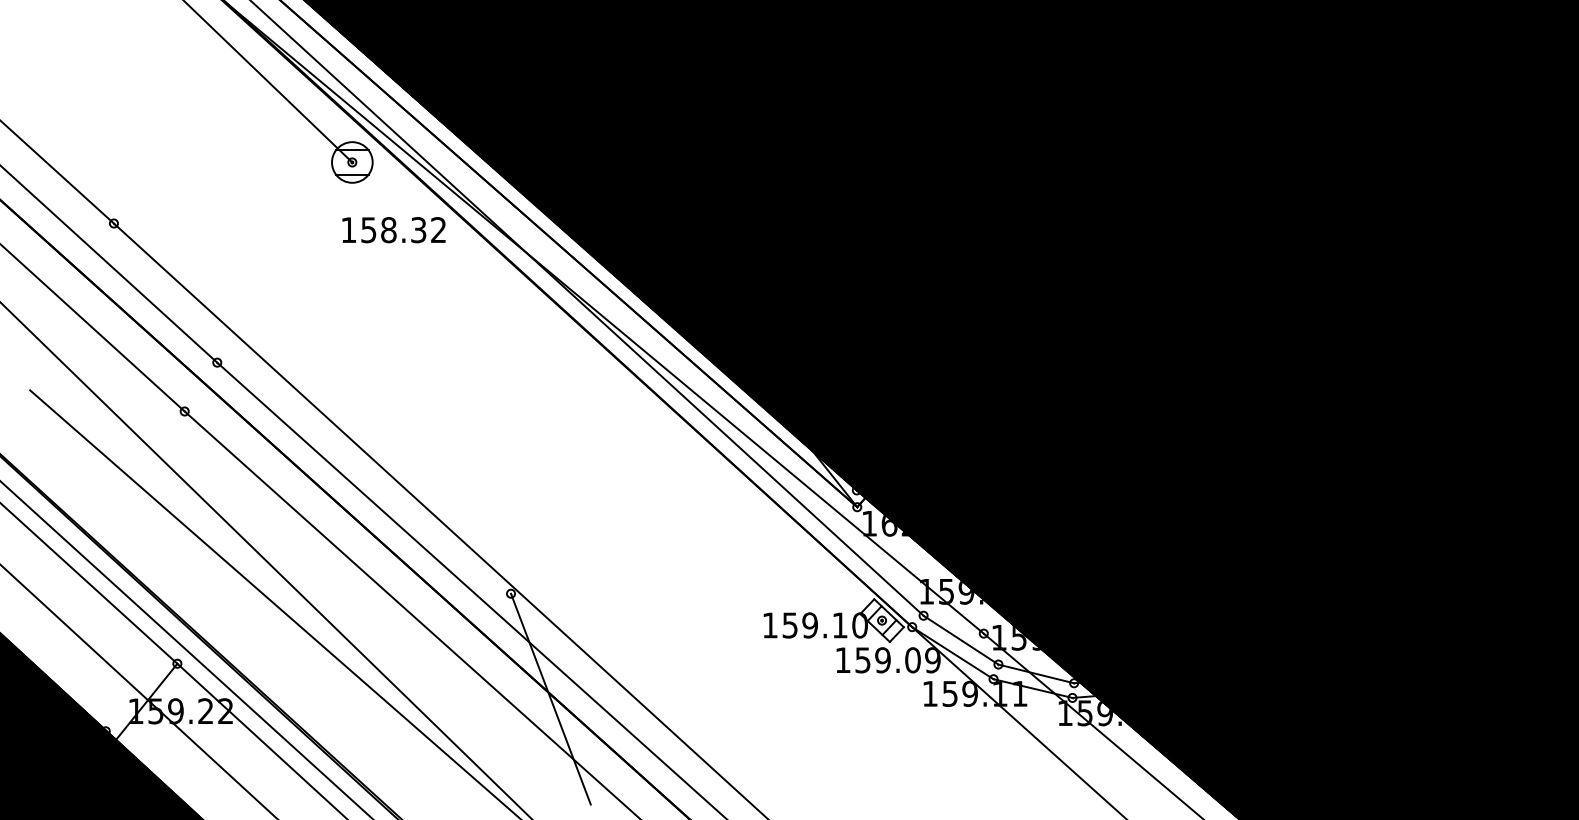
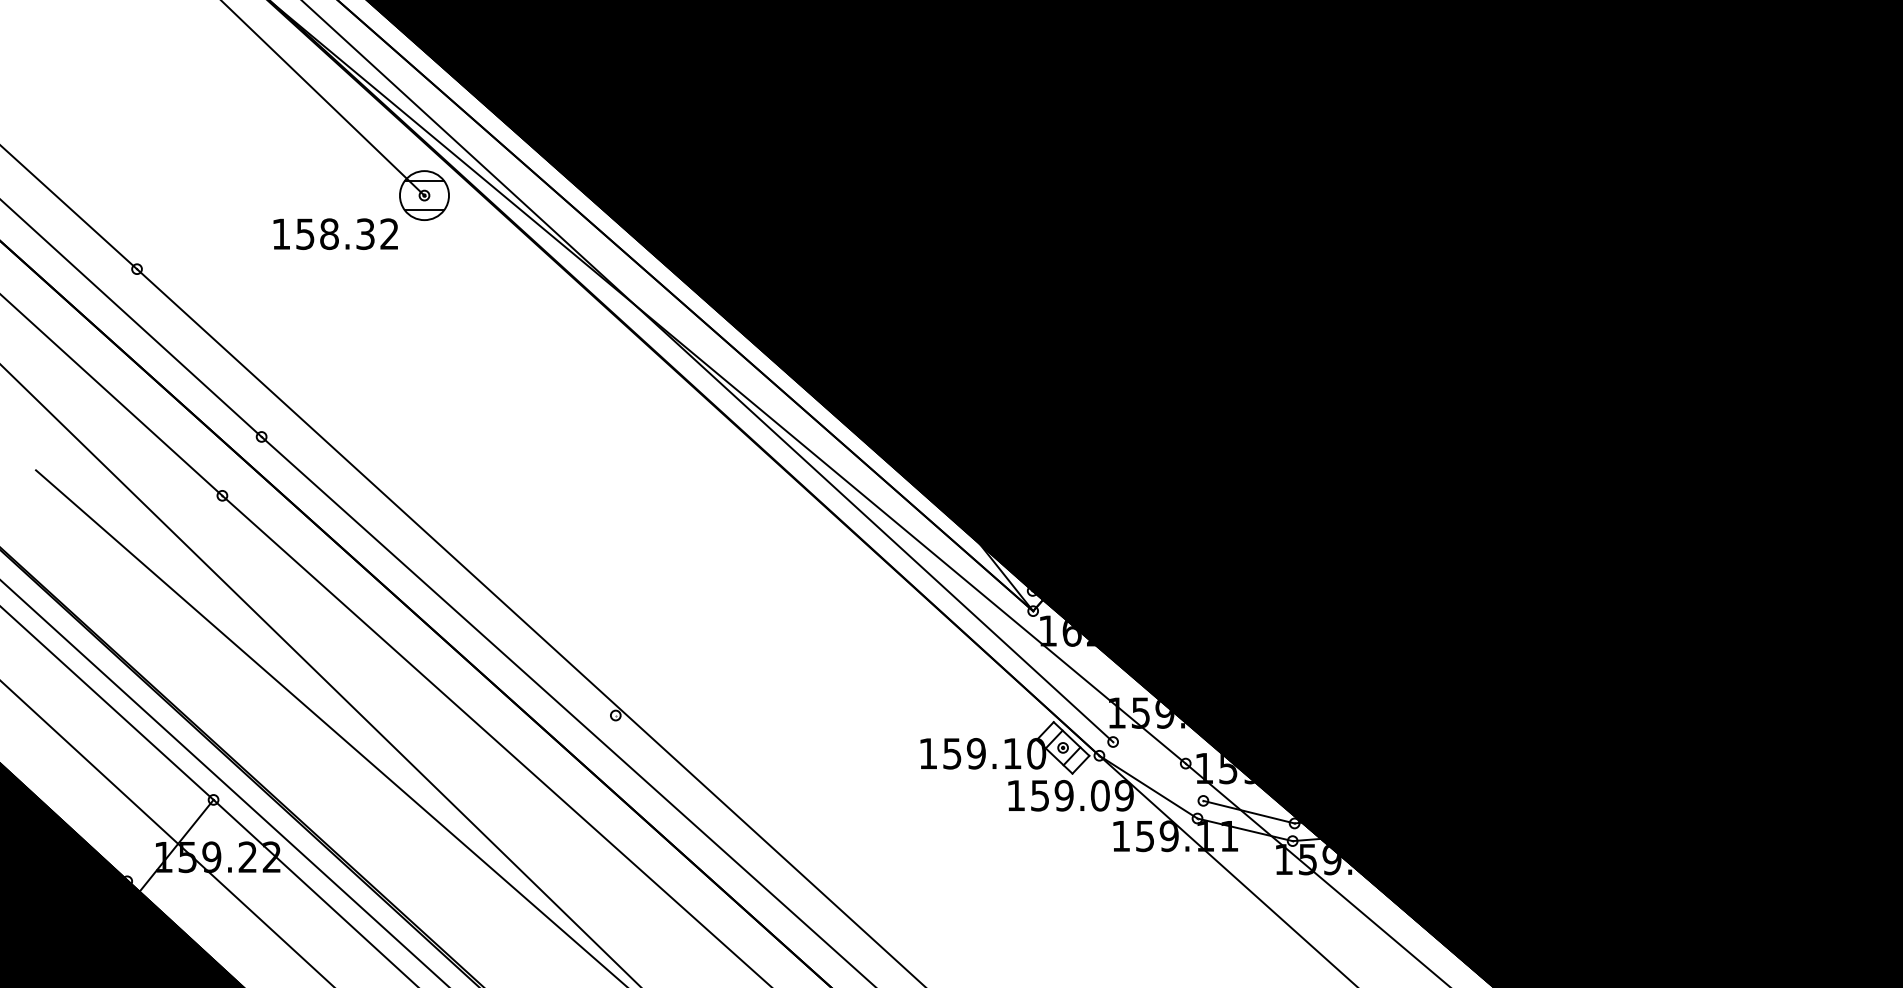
text: (393, 229) -> (335, 233), moved
line: (961, 640) -> (1158, 771), removed
line: (550, 699) -> (663, 842), removed

